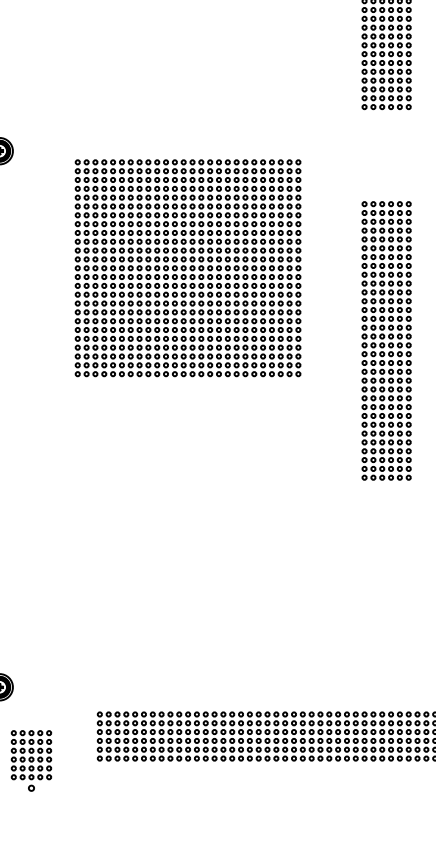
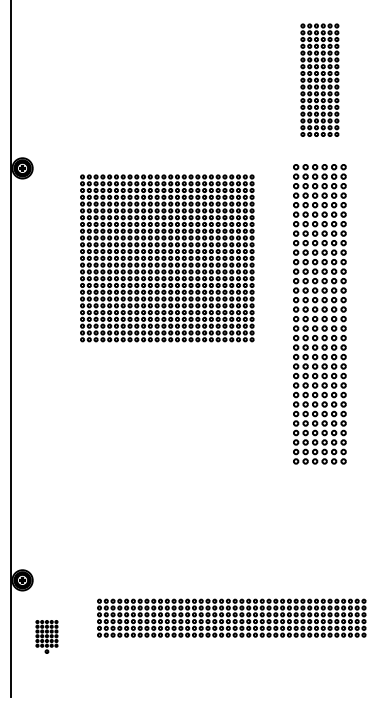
part: (386, 340) -> (319, 313), size x1.4
part: (30, 760) -> (46, 636), size x0.7

